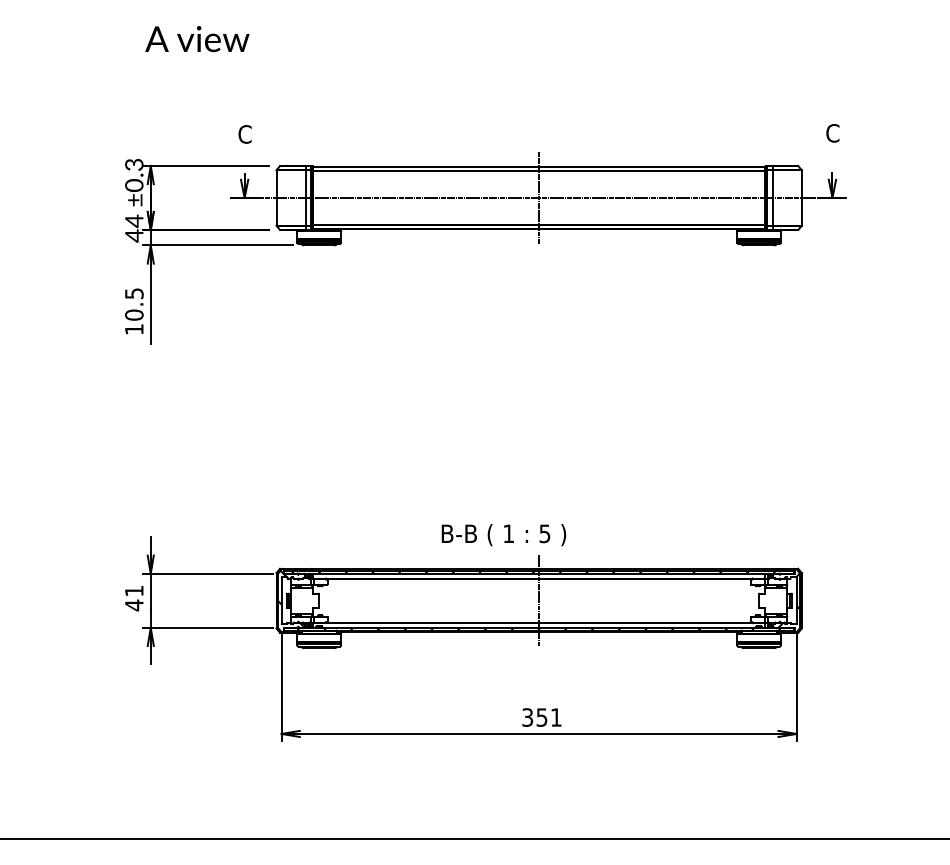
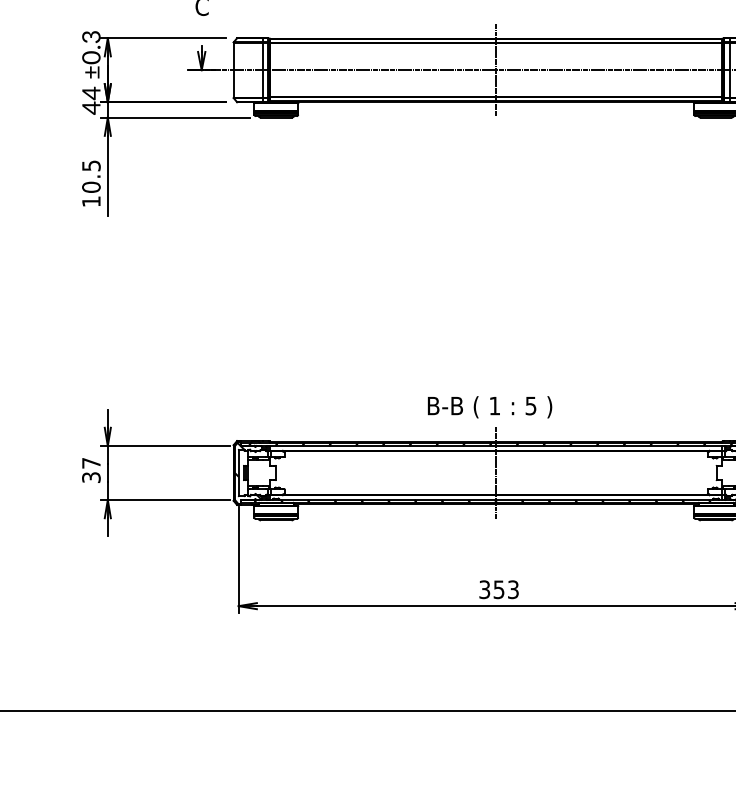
text: (503, 535) -> (489, 407), moved
text: (134, 598) -> (91, 470), 41 -> 37
text: (556, 717) -> (513, 589), 351 -> 353

